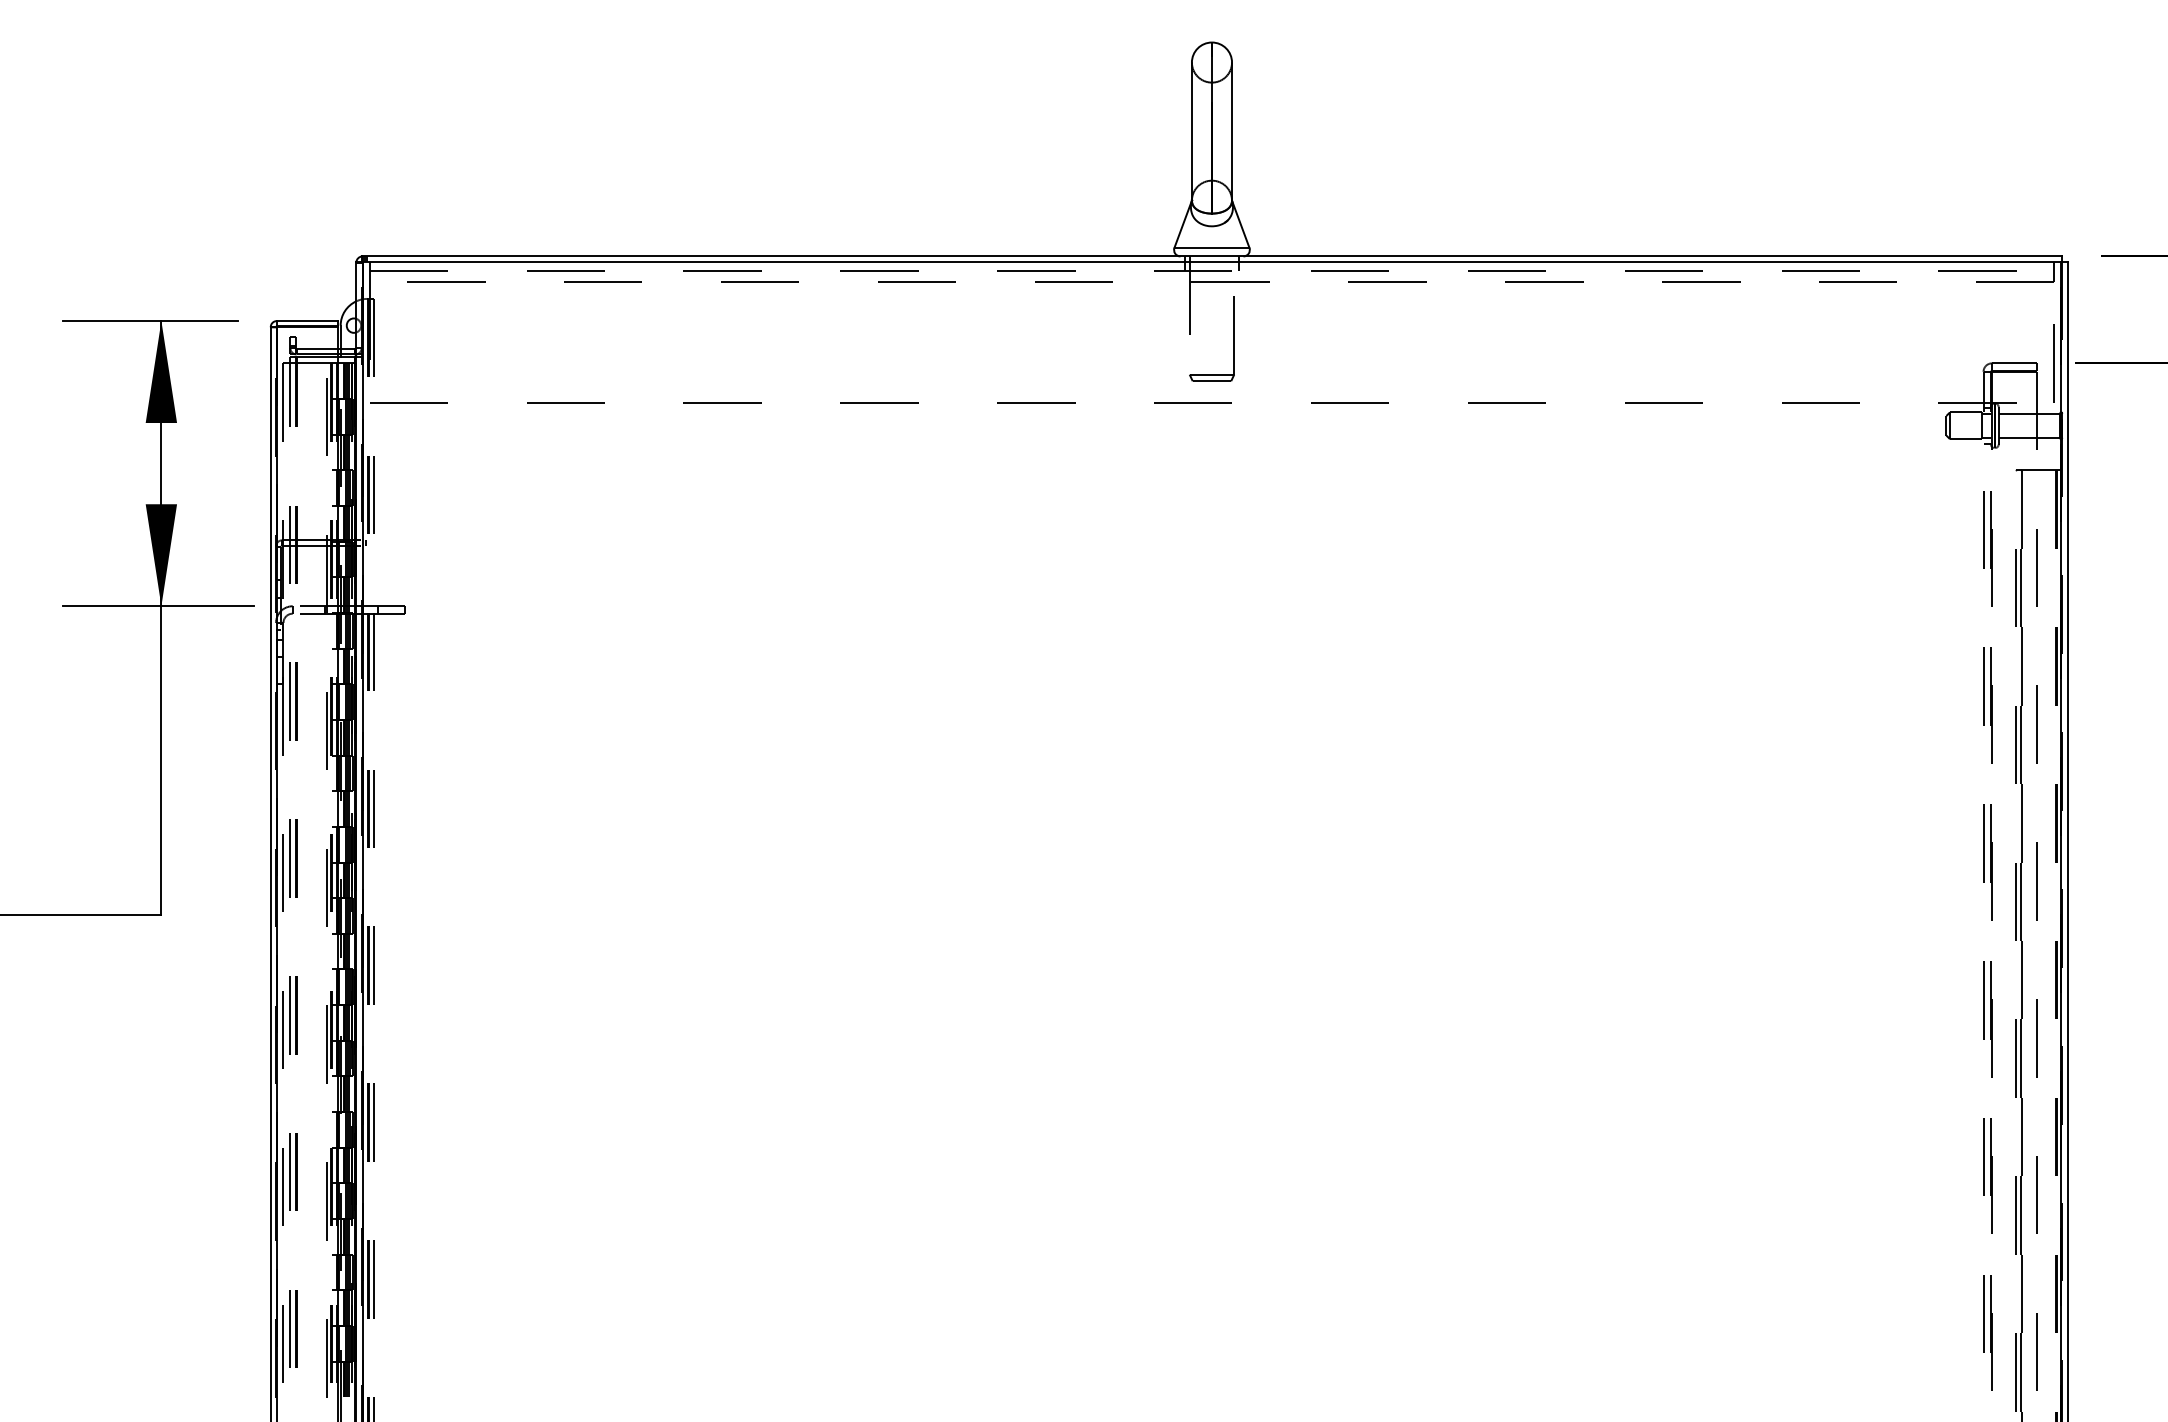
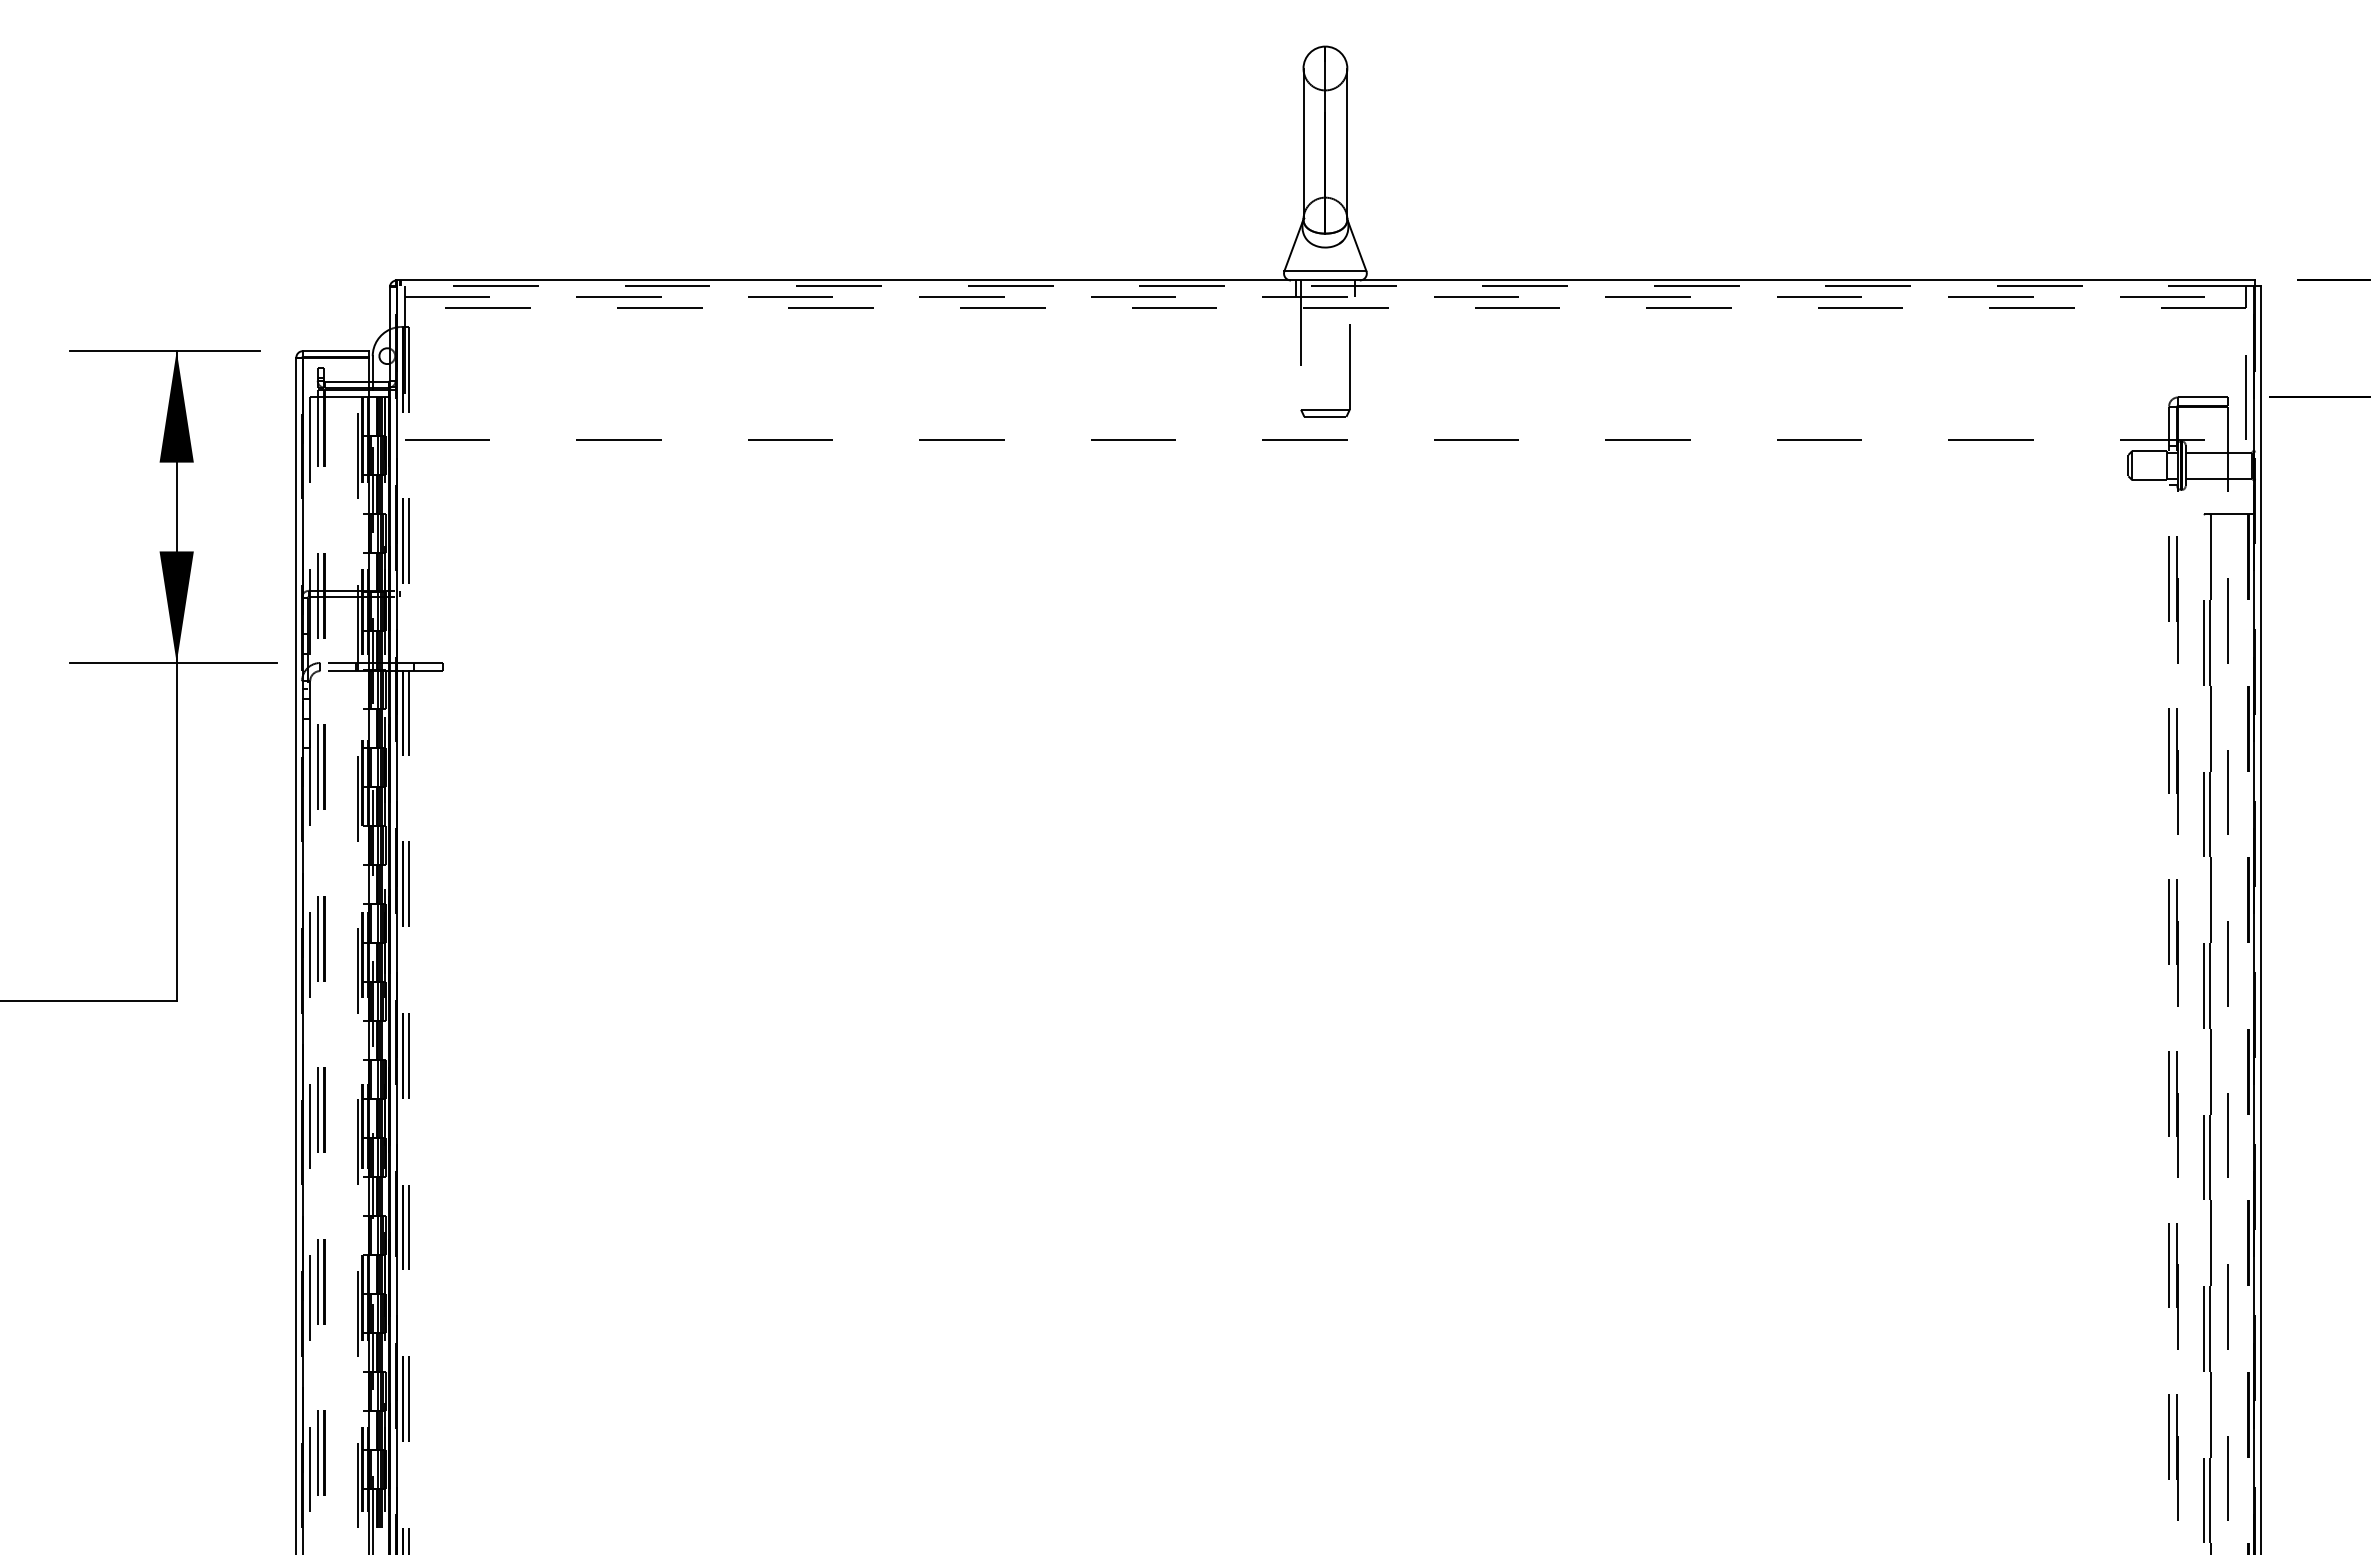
line: (1211, 261) -> (1324, 286), solid -> dashed

